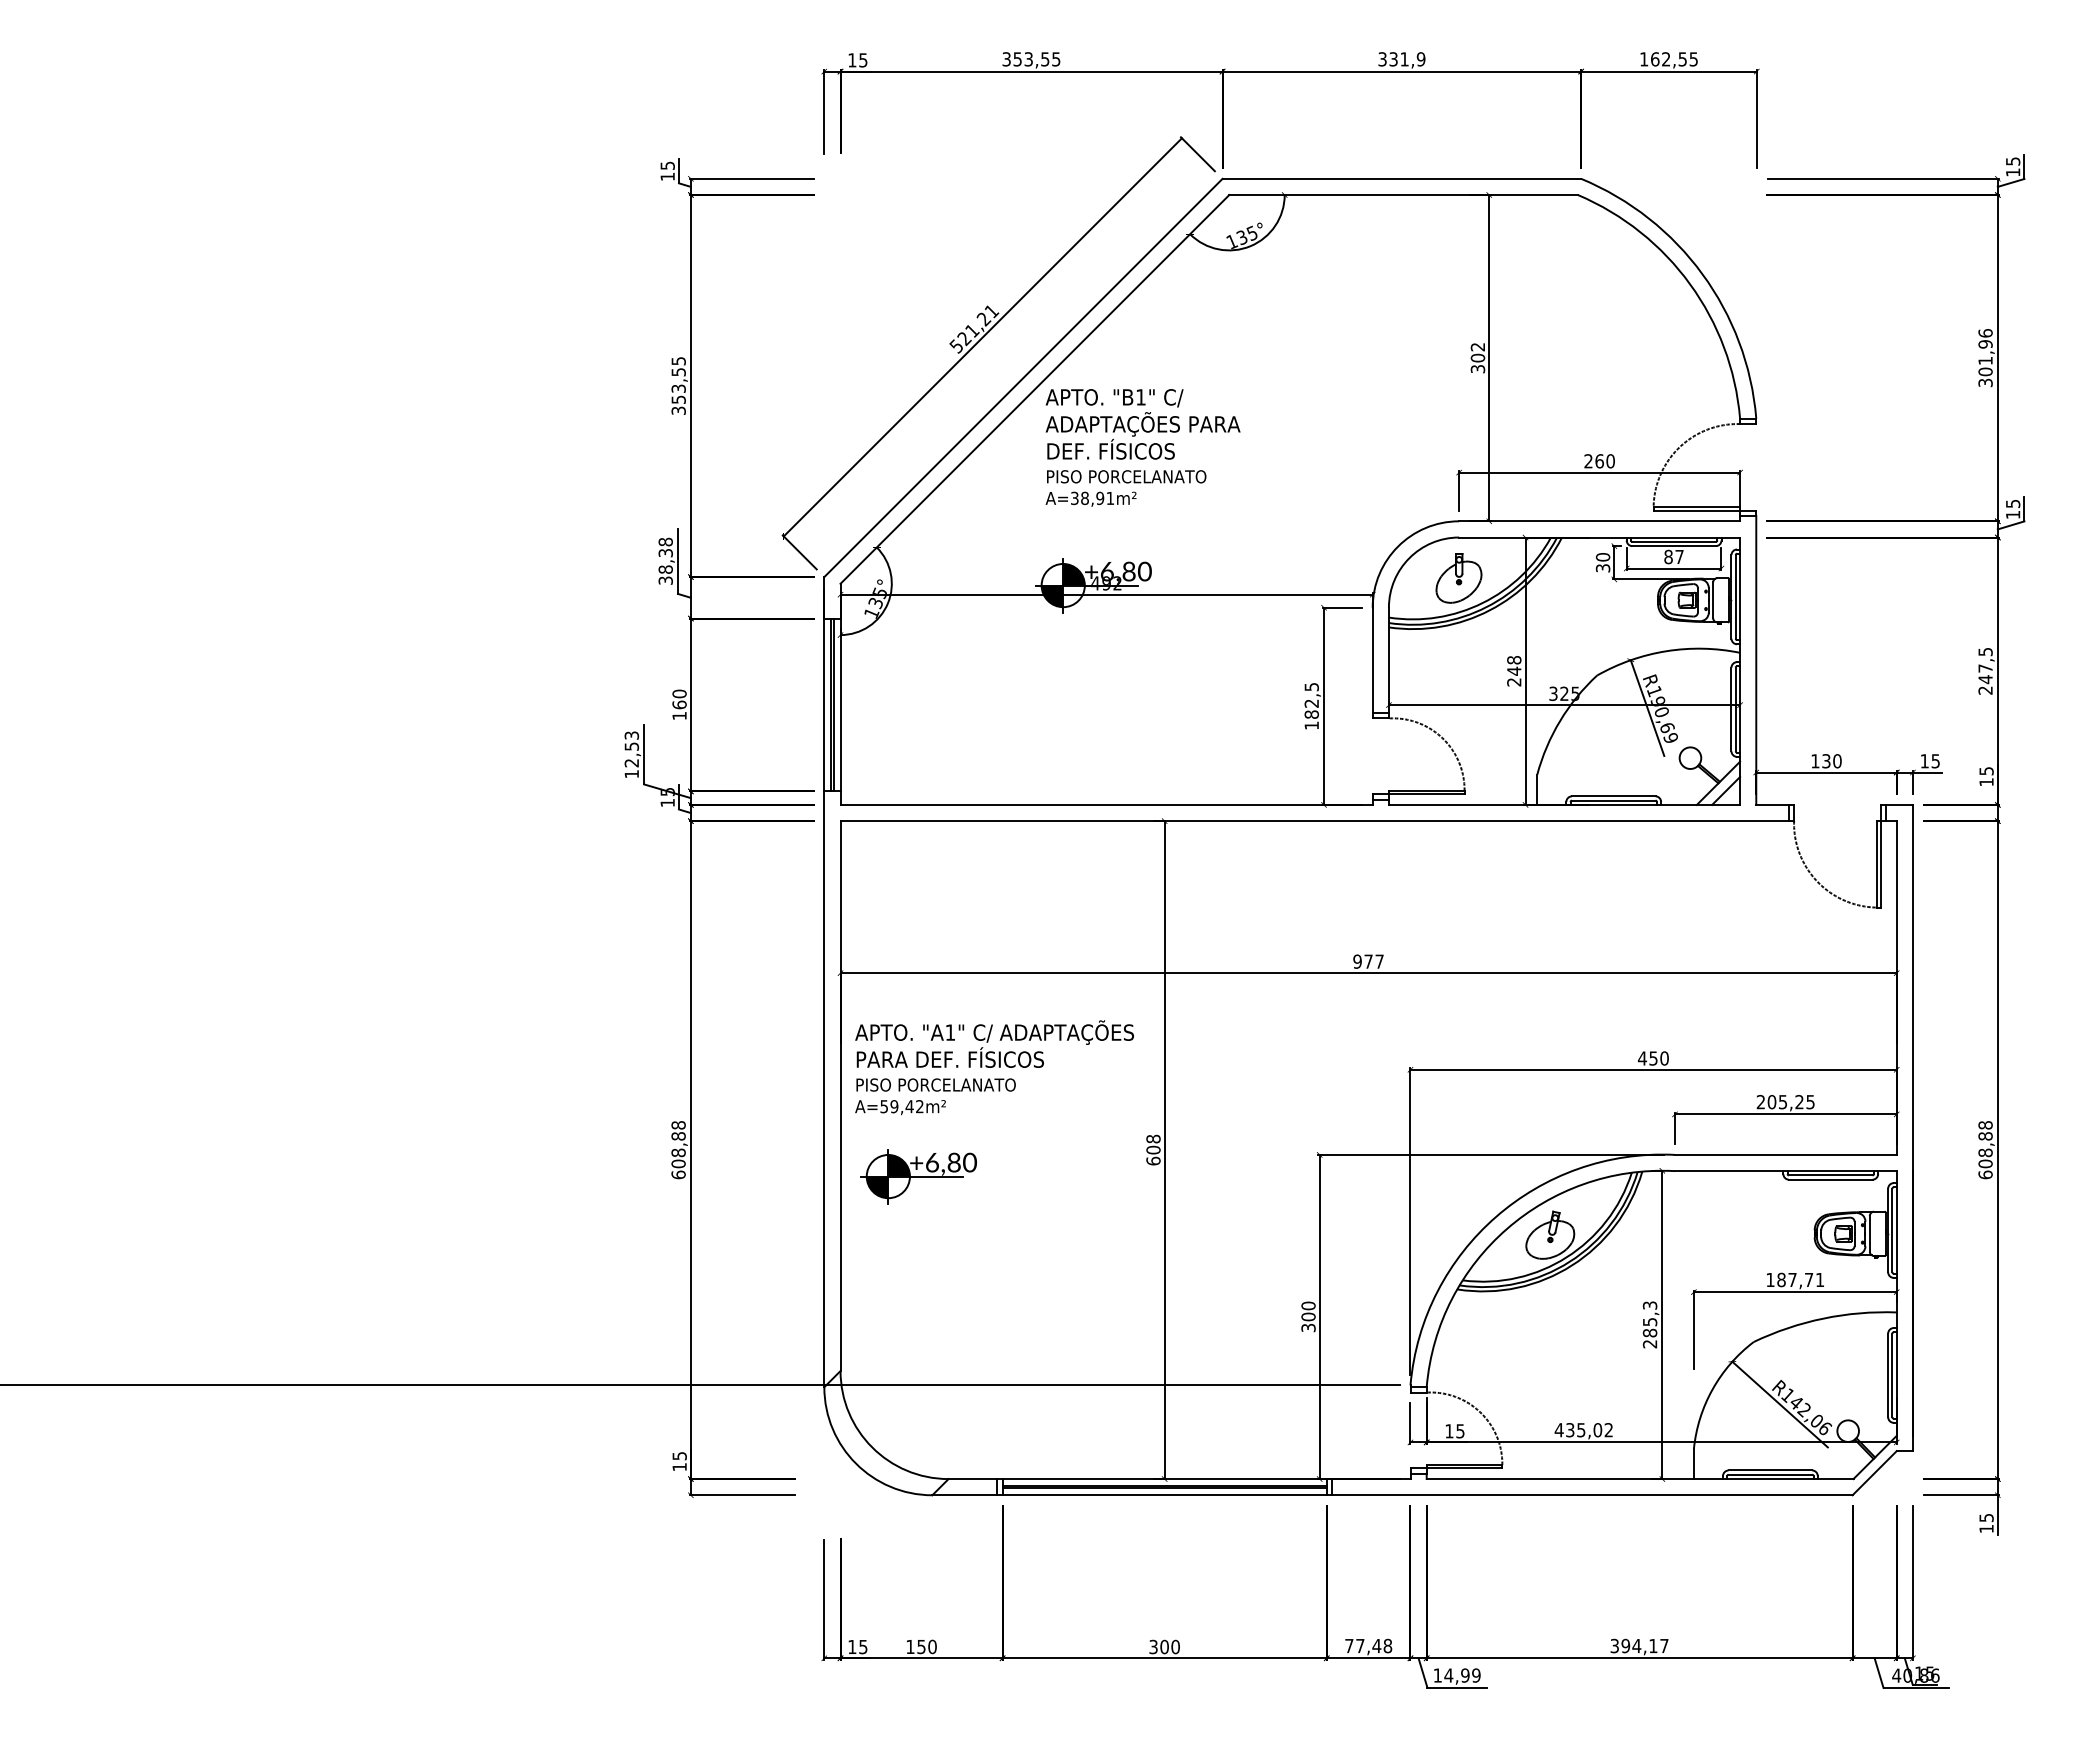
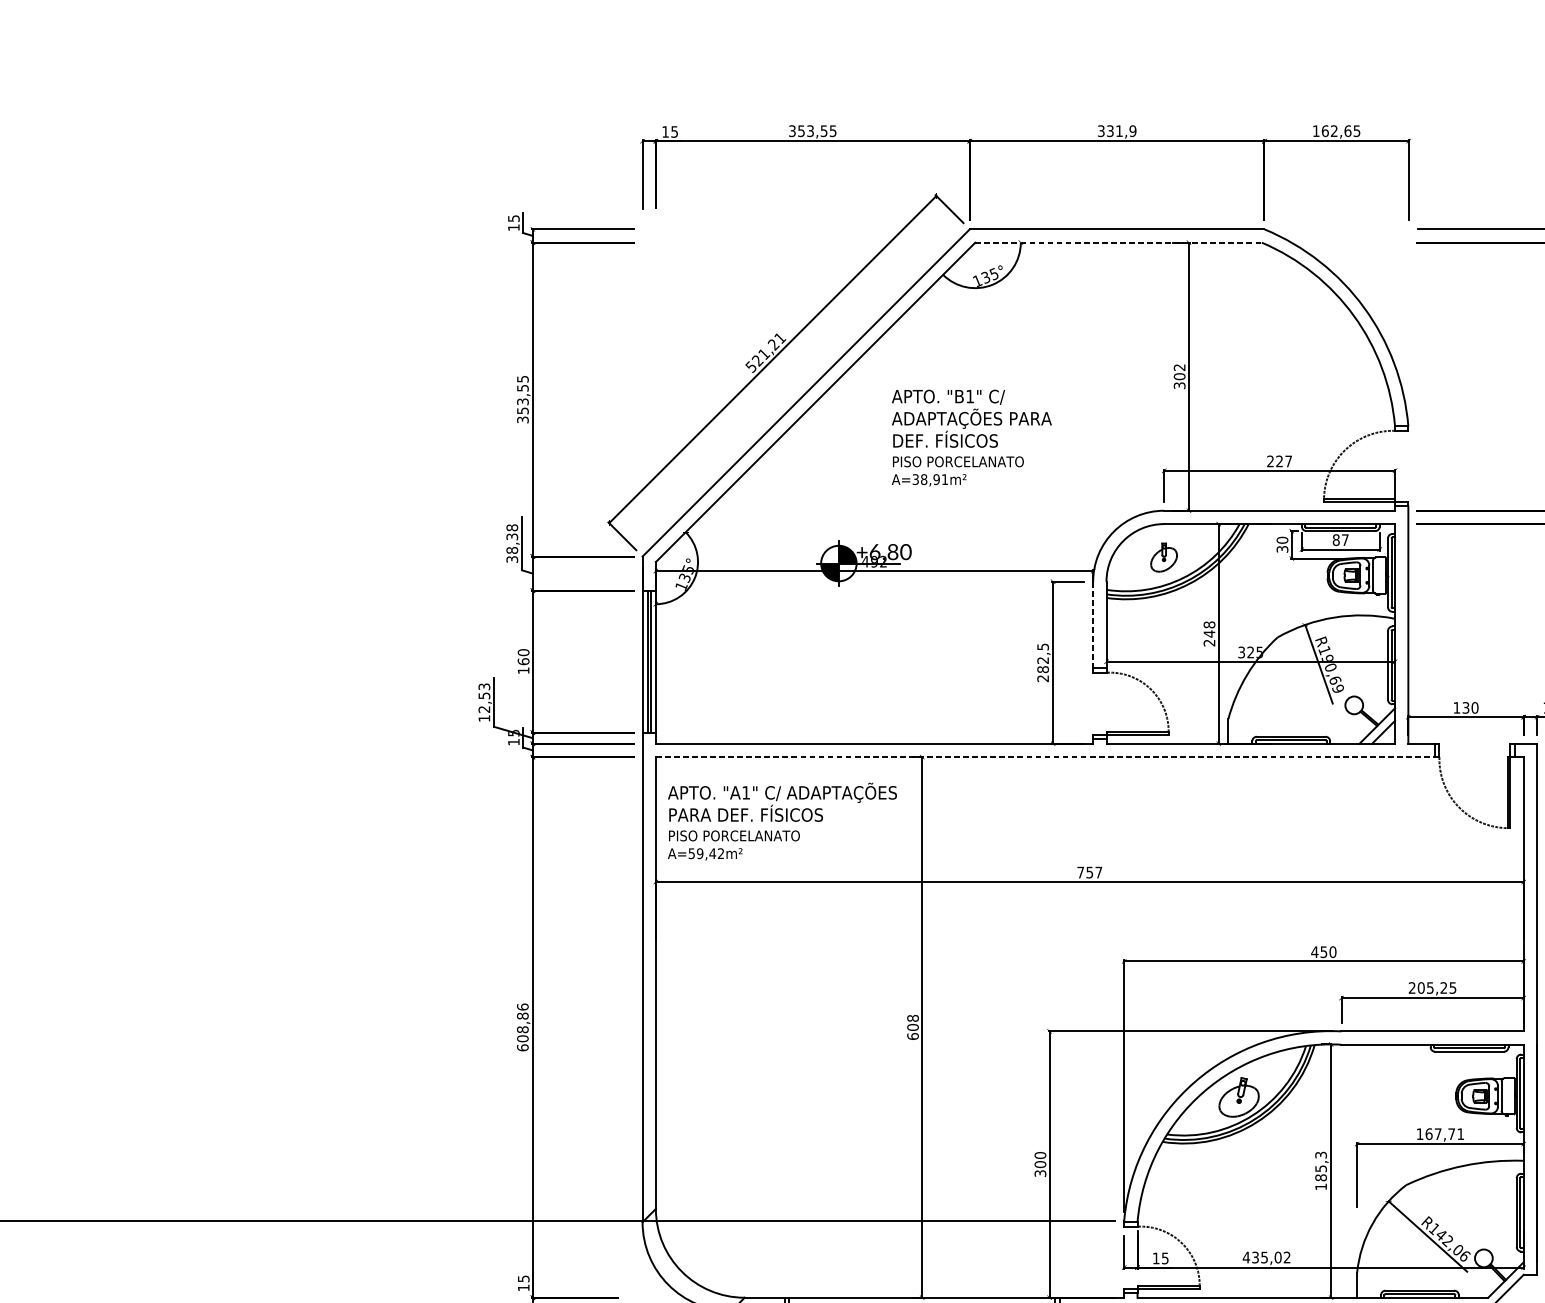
text: (1682, 59) -> (1347, 131), 162,55 -> 162,65
line: (1404, 195) -> (1119, 243), solid -> dashed
text: (1142, 447) -> (971, 437), moved
text: (1604, 461) -> (1283, 461), 260 -> 227
part: (1458, 578) -> (1163, 557), size x0.7
line: (1372, 660) -> (1093, 625), solid -> dashed
text: (1311, 725) -> (1042, 678), 182,5 -> 282,5
line: (1315, 821) -> (1046, 757), solid -> dashed
text: (1362, 961) -> (1084, 872), 977 -> 757
text: (994, 1067) -> (782, 821), moved
text: (678, 1125) -> (522, 1007), 608,88 -> 608,86
part: (918, 1176) -> (719, 1049), removed
text: (1781, 1279) -> (1429, 1133), 187,71 -> 167,71
text: (1649, 1344) -> (1320, 1187), 285,3 -> 185,3

